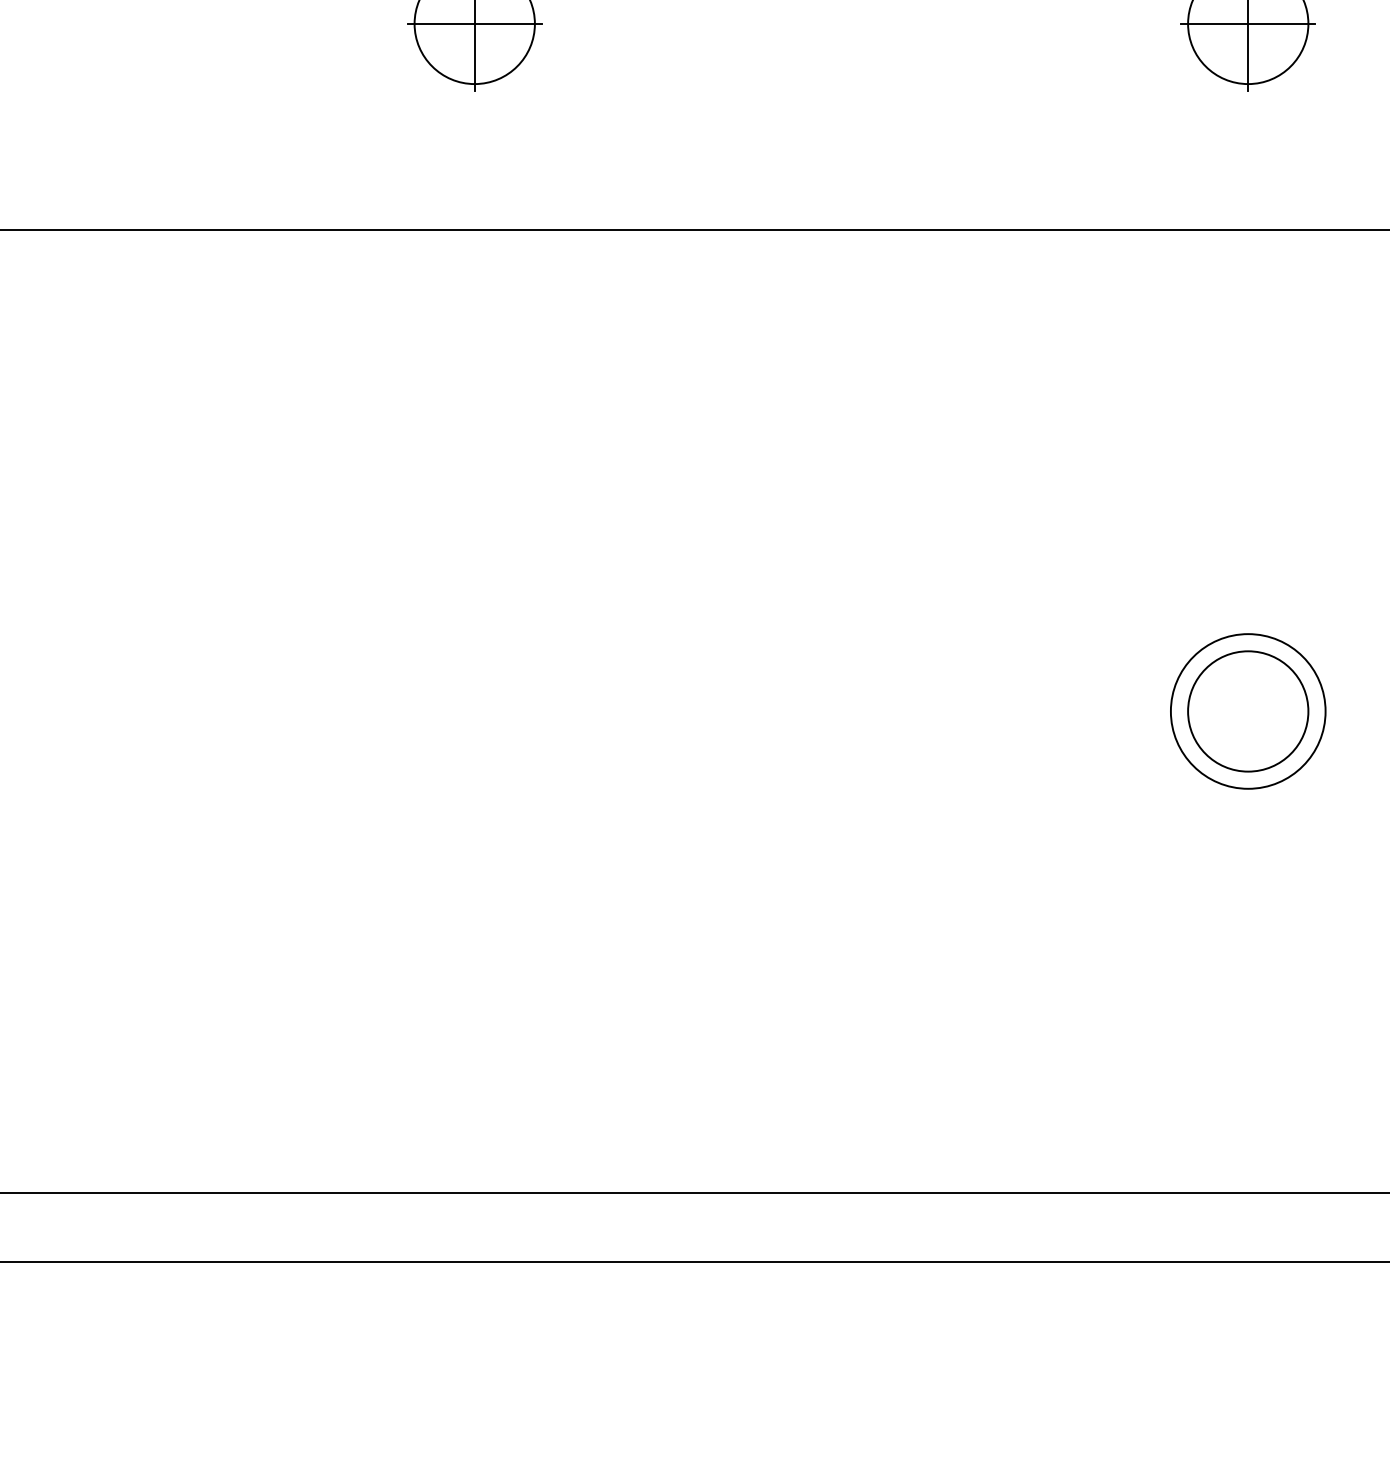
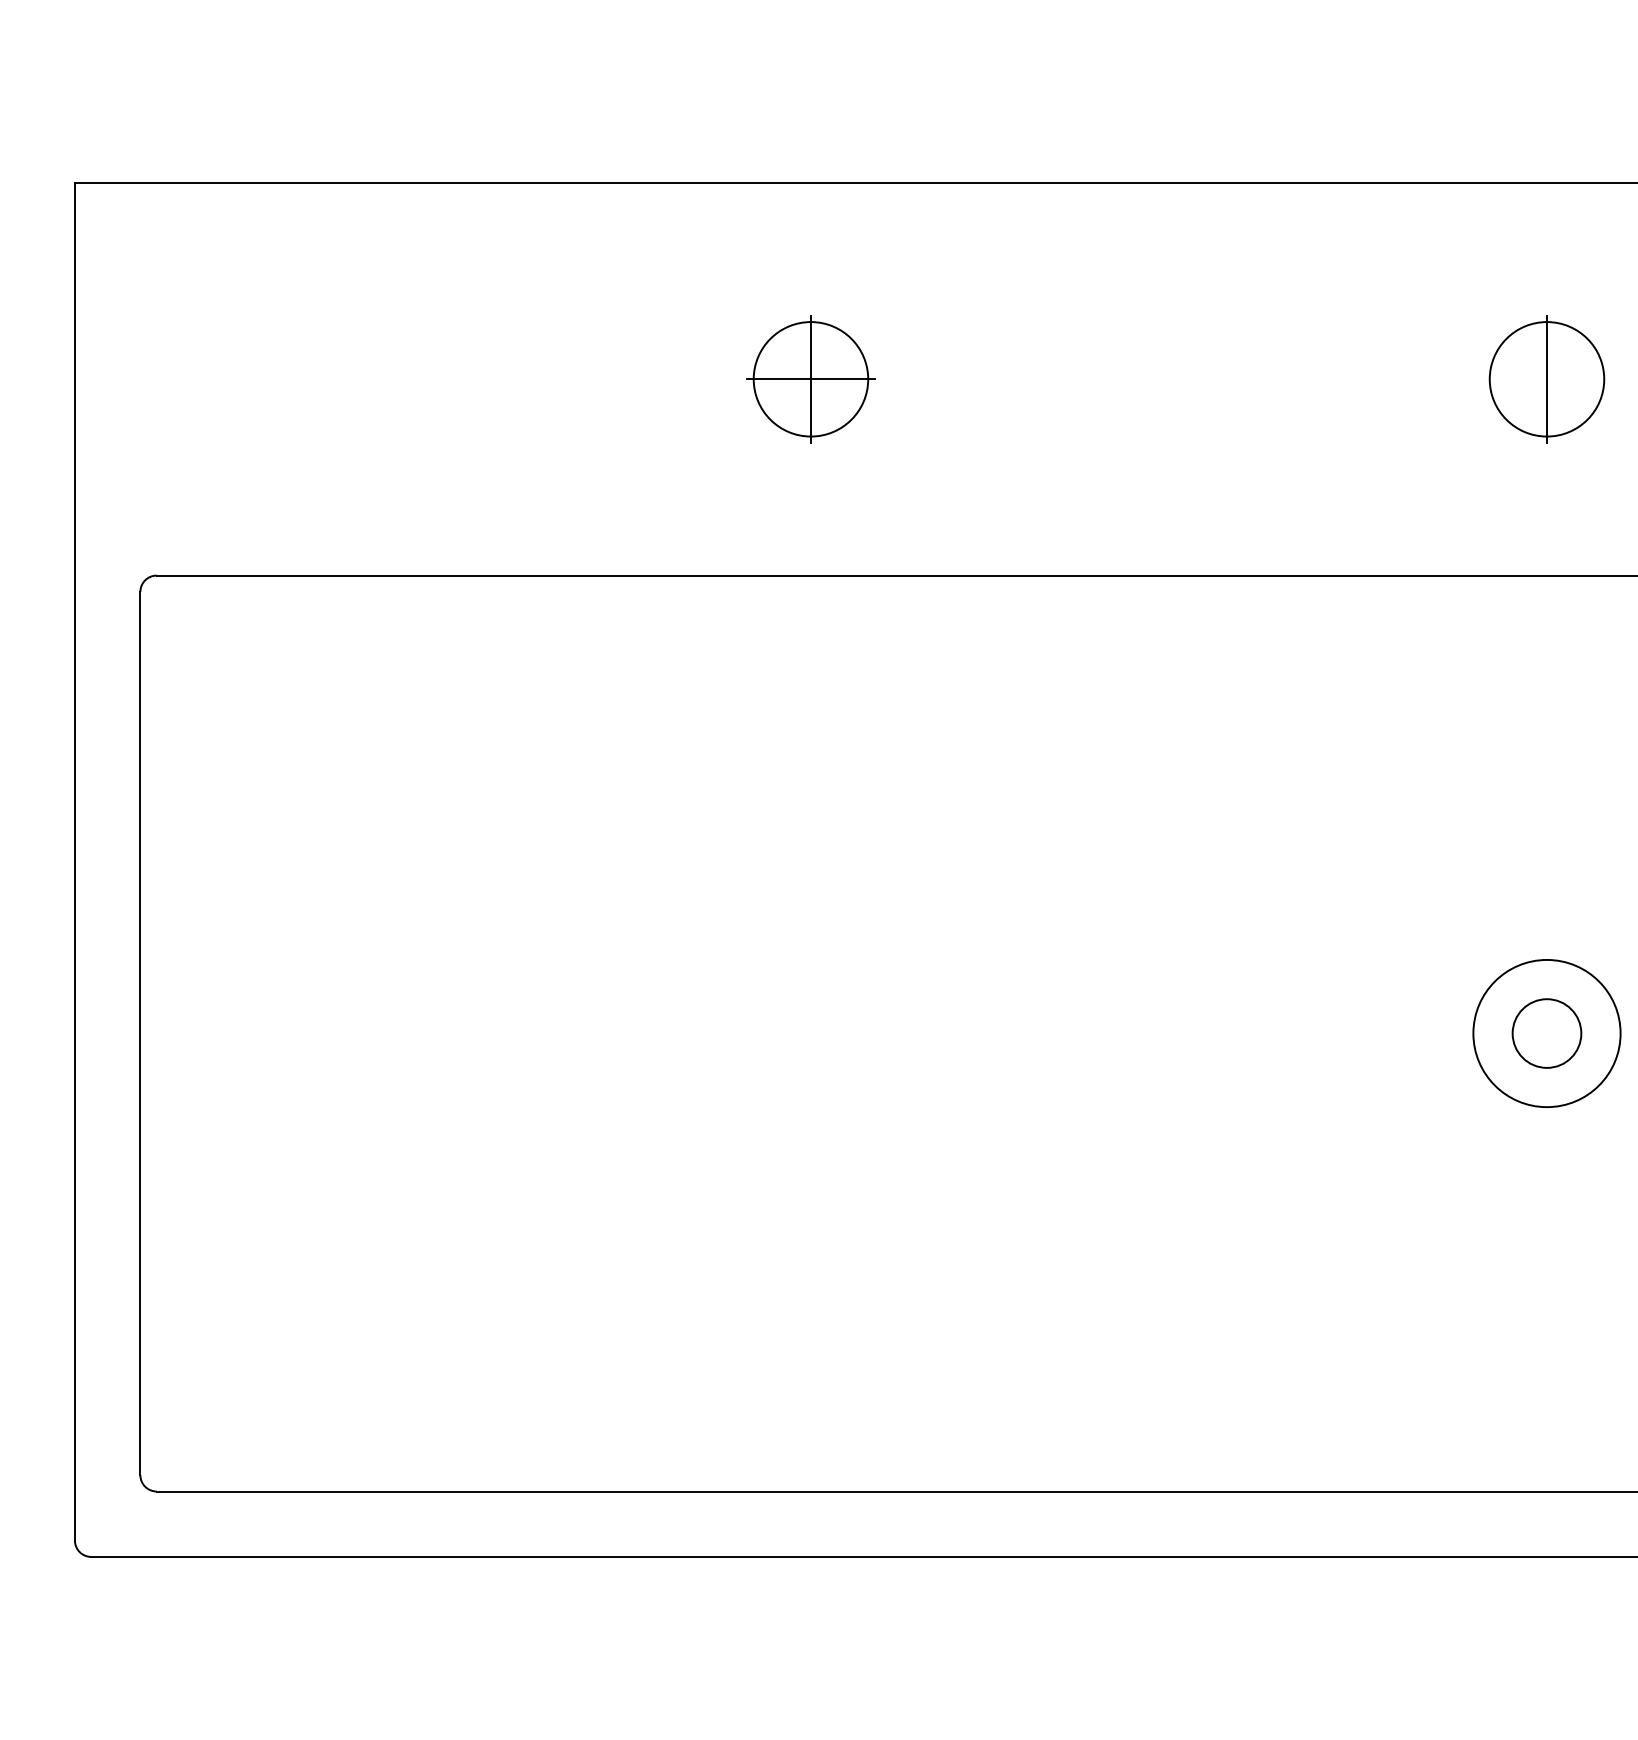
line: (1247, 24) -> (1546, 379), removed
circle: (1247, 711) -> (1546, 1033), size x0.6

